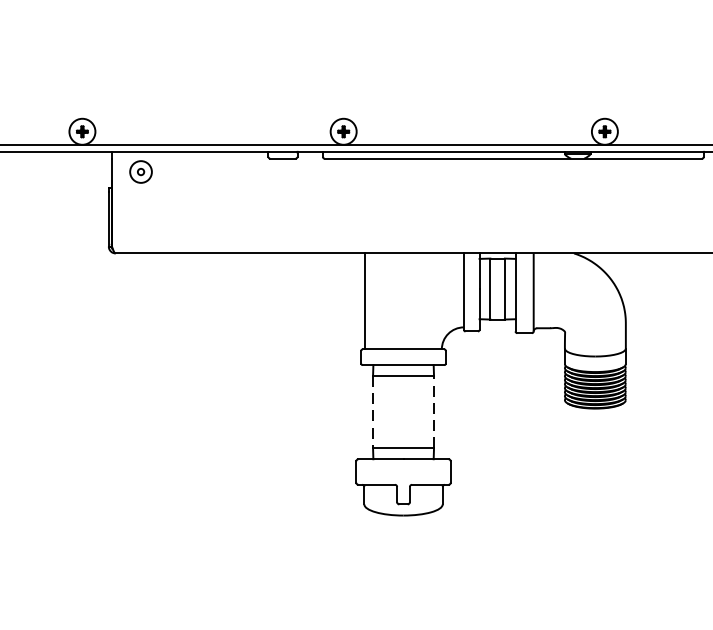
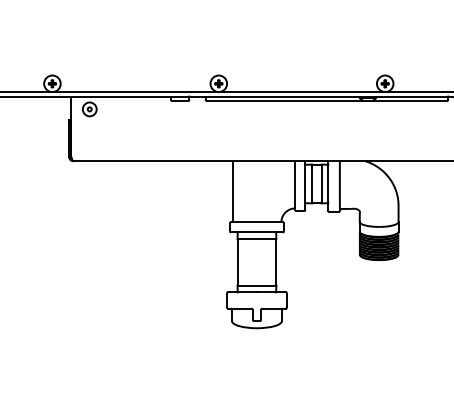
line: (434, 410) -> (276, 261), dashed -> solid
line: (372, 412) -> (237, 262), dashed -> solid

